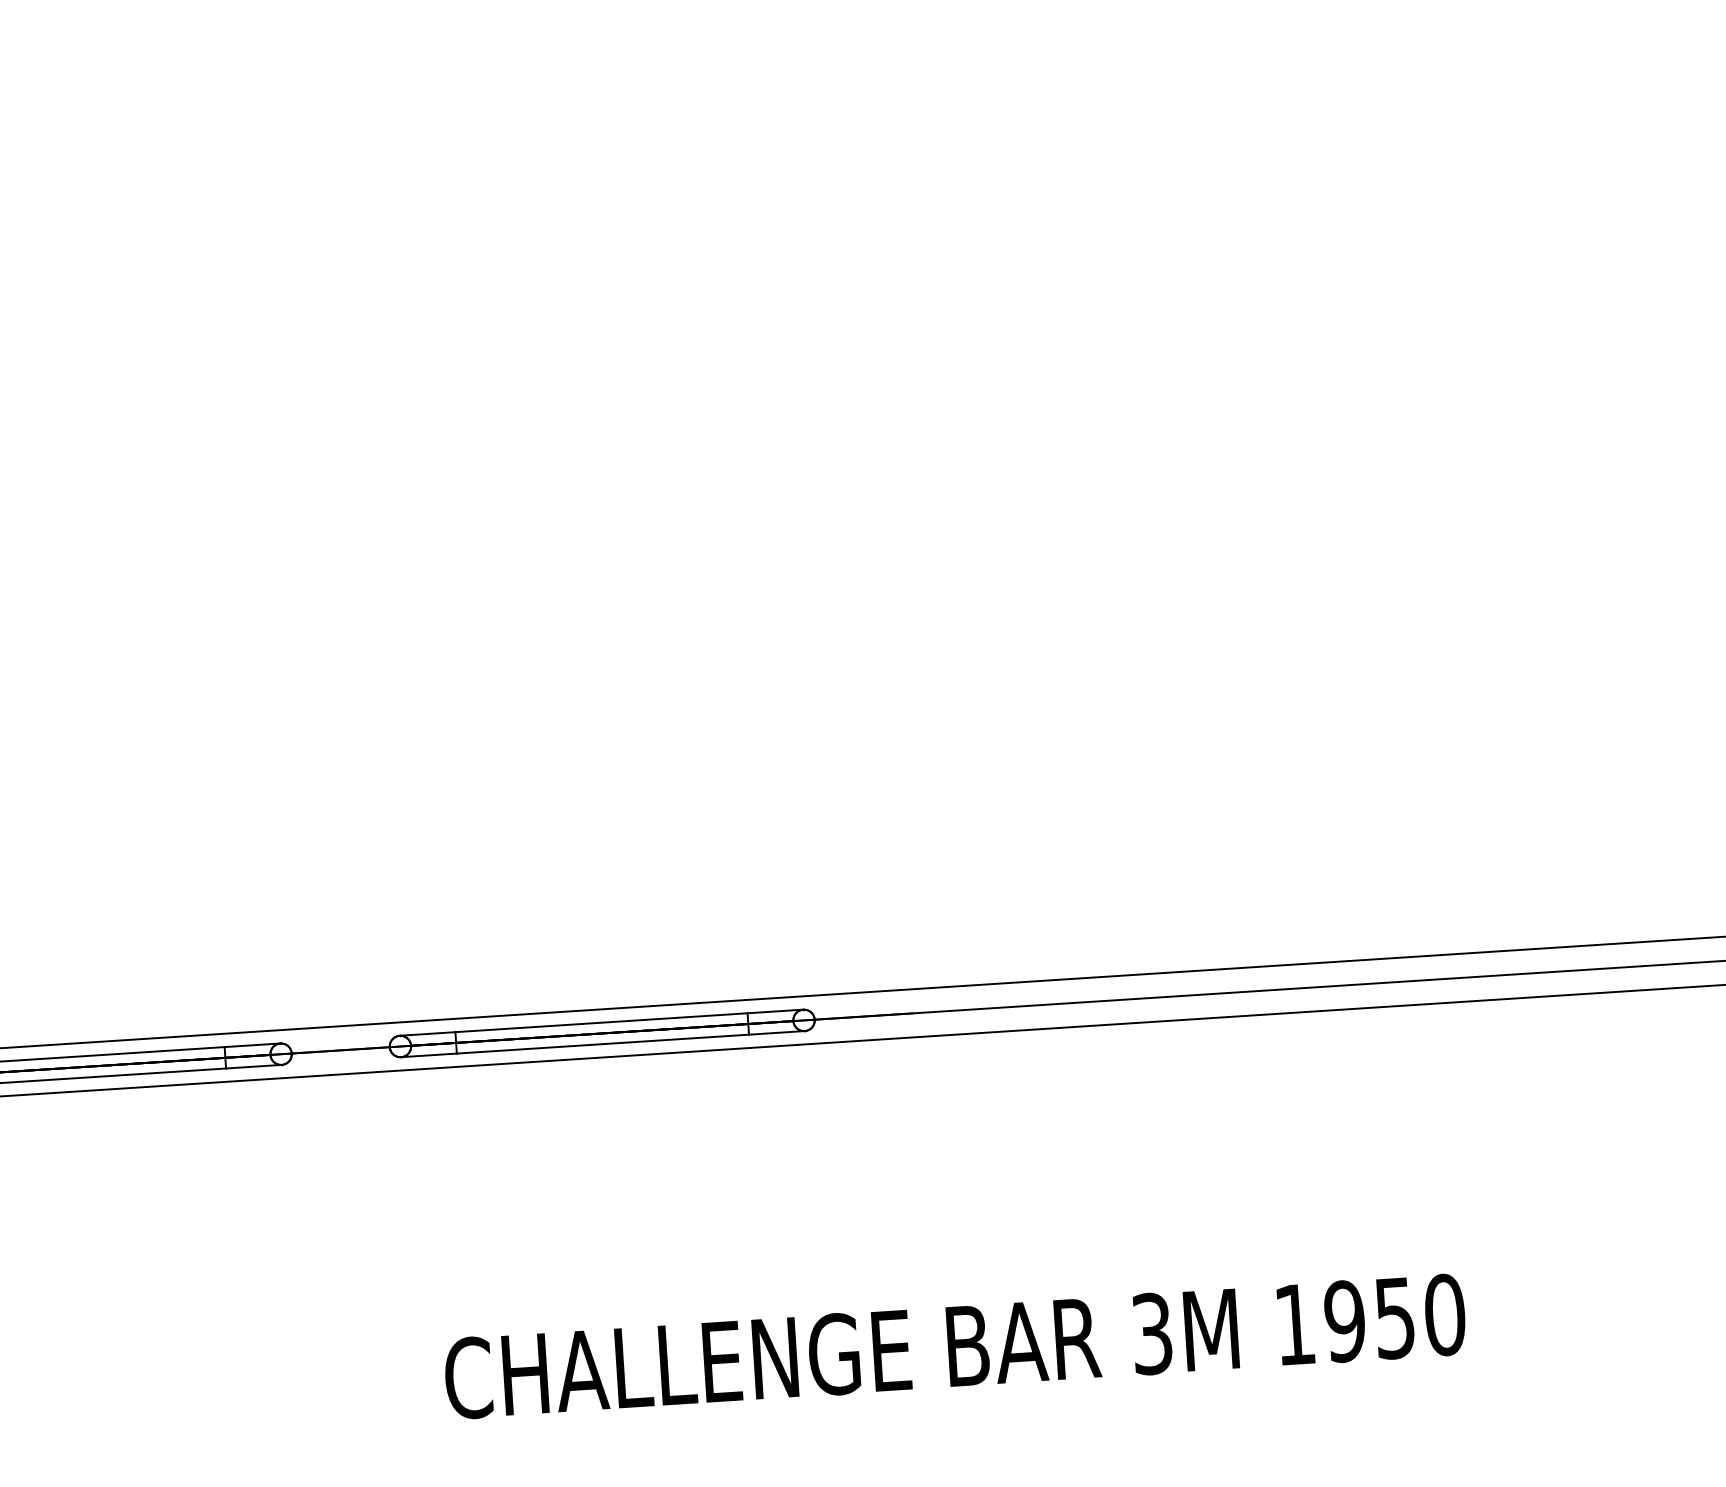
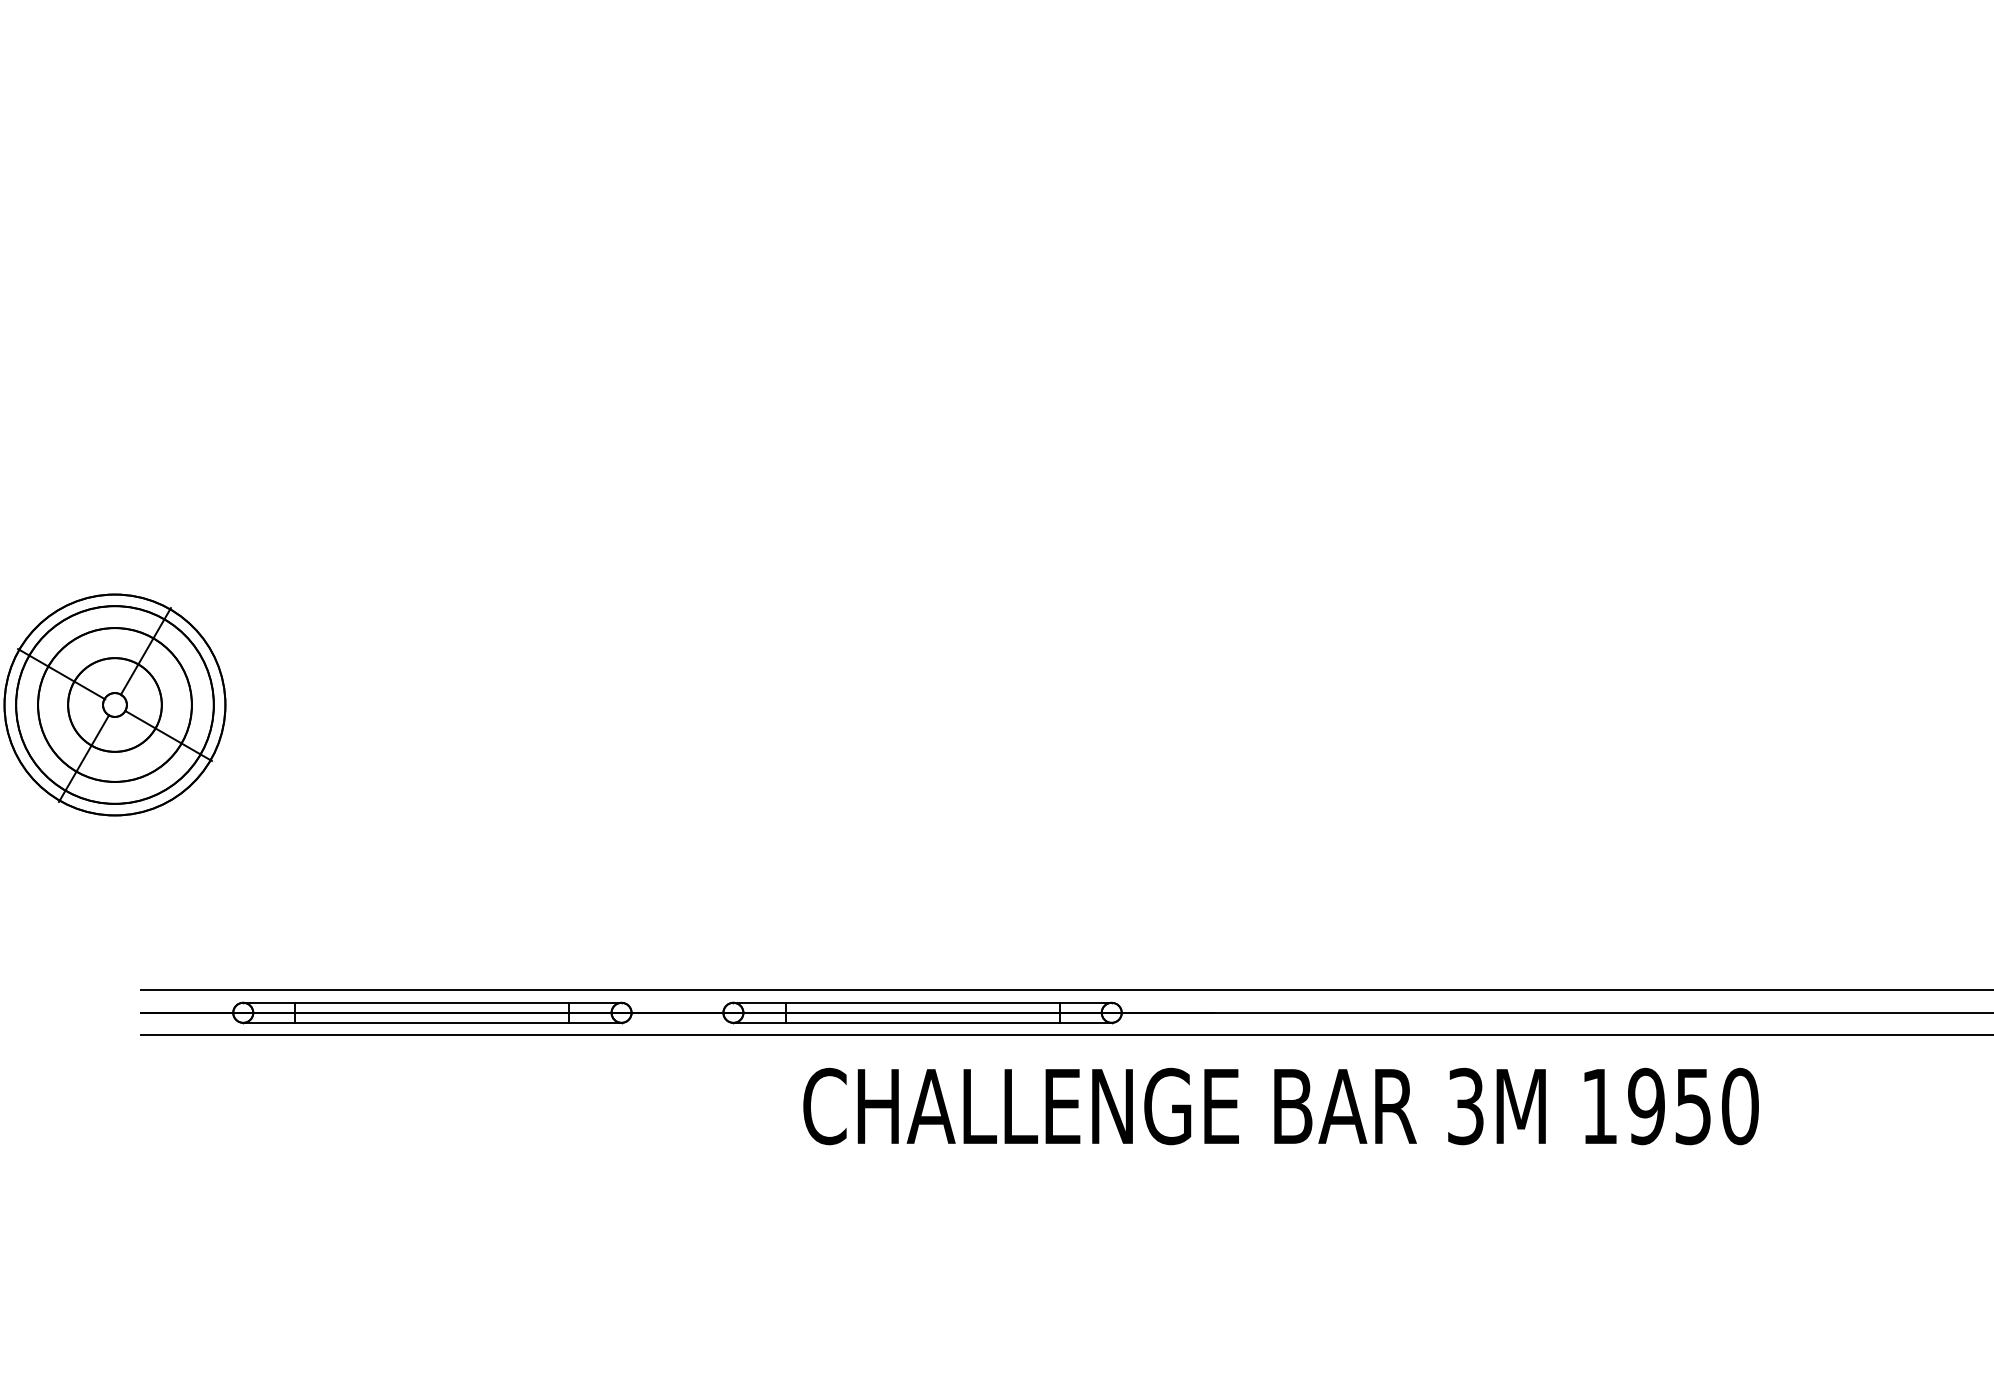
text: (954, 1346) -> (1280, 1106), moved

